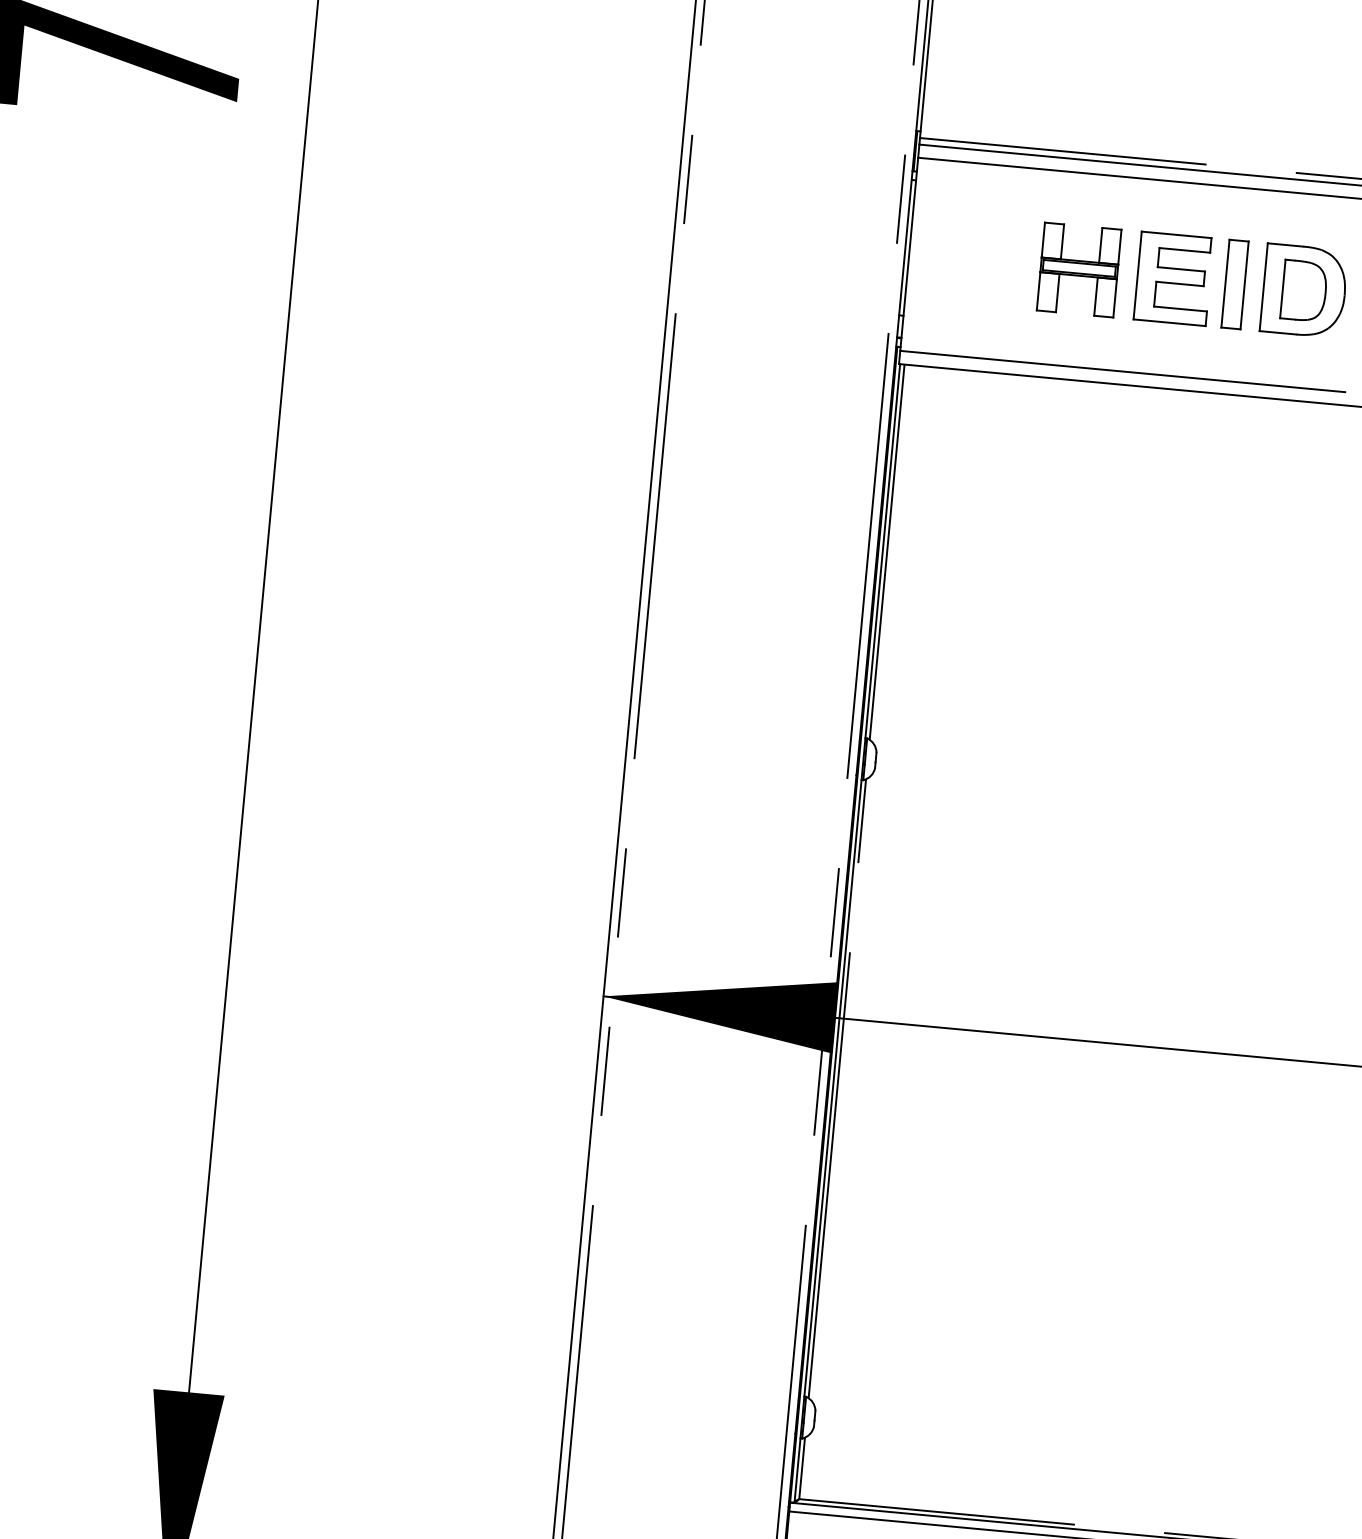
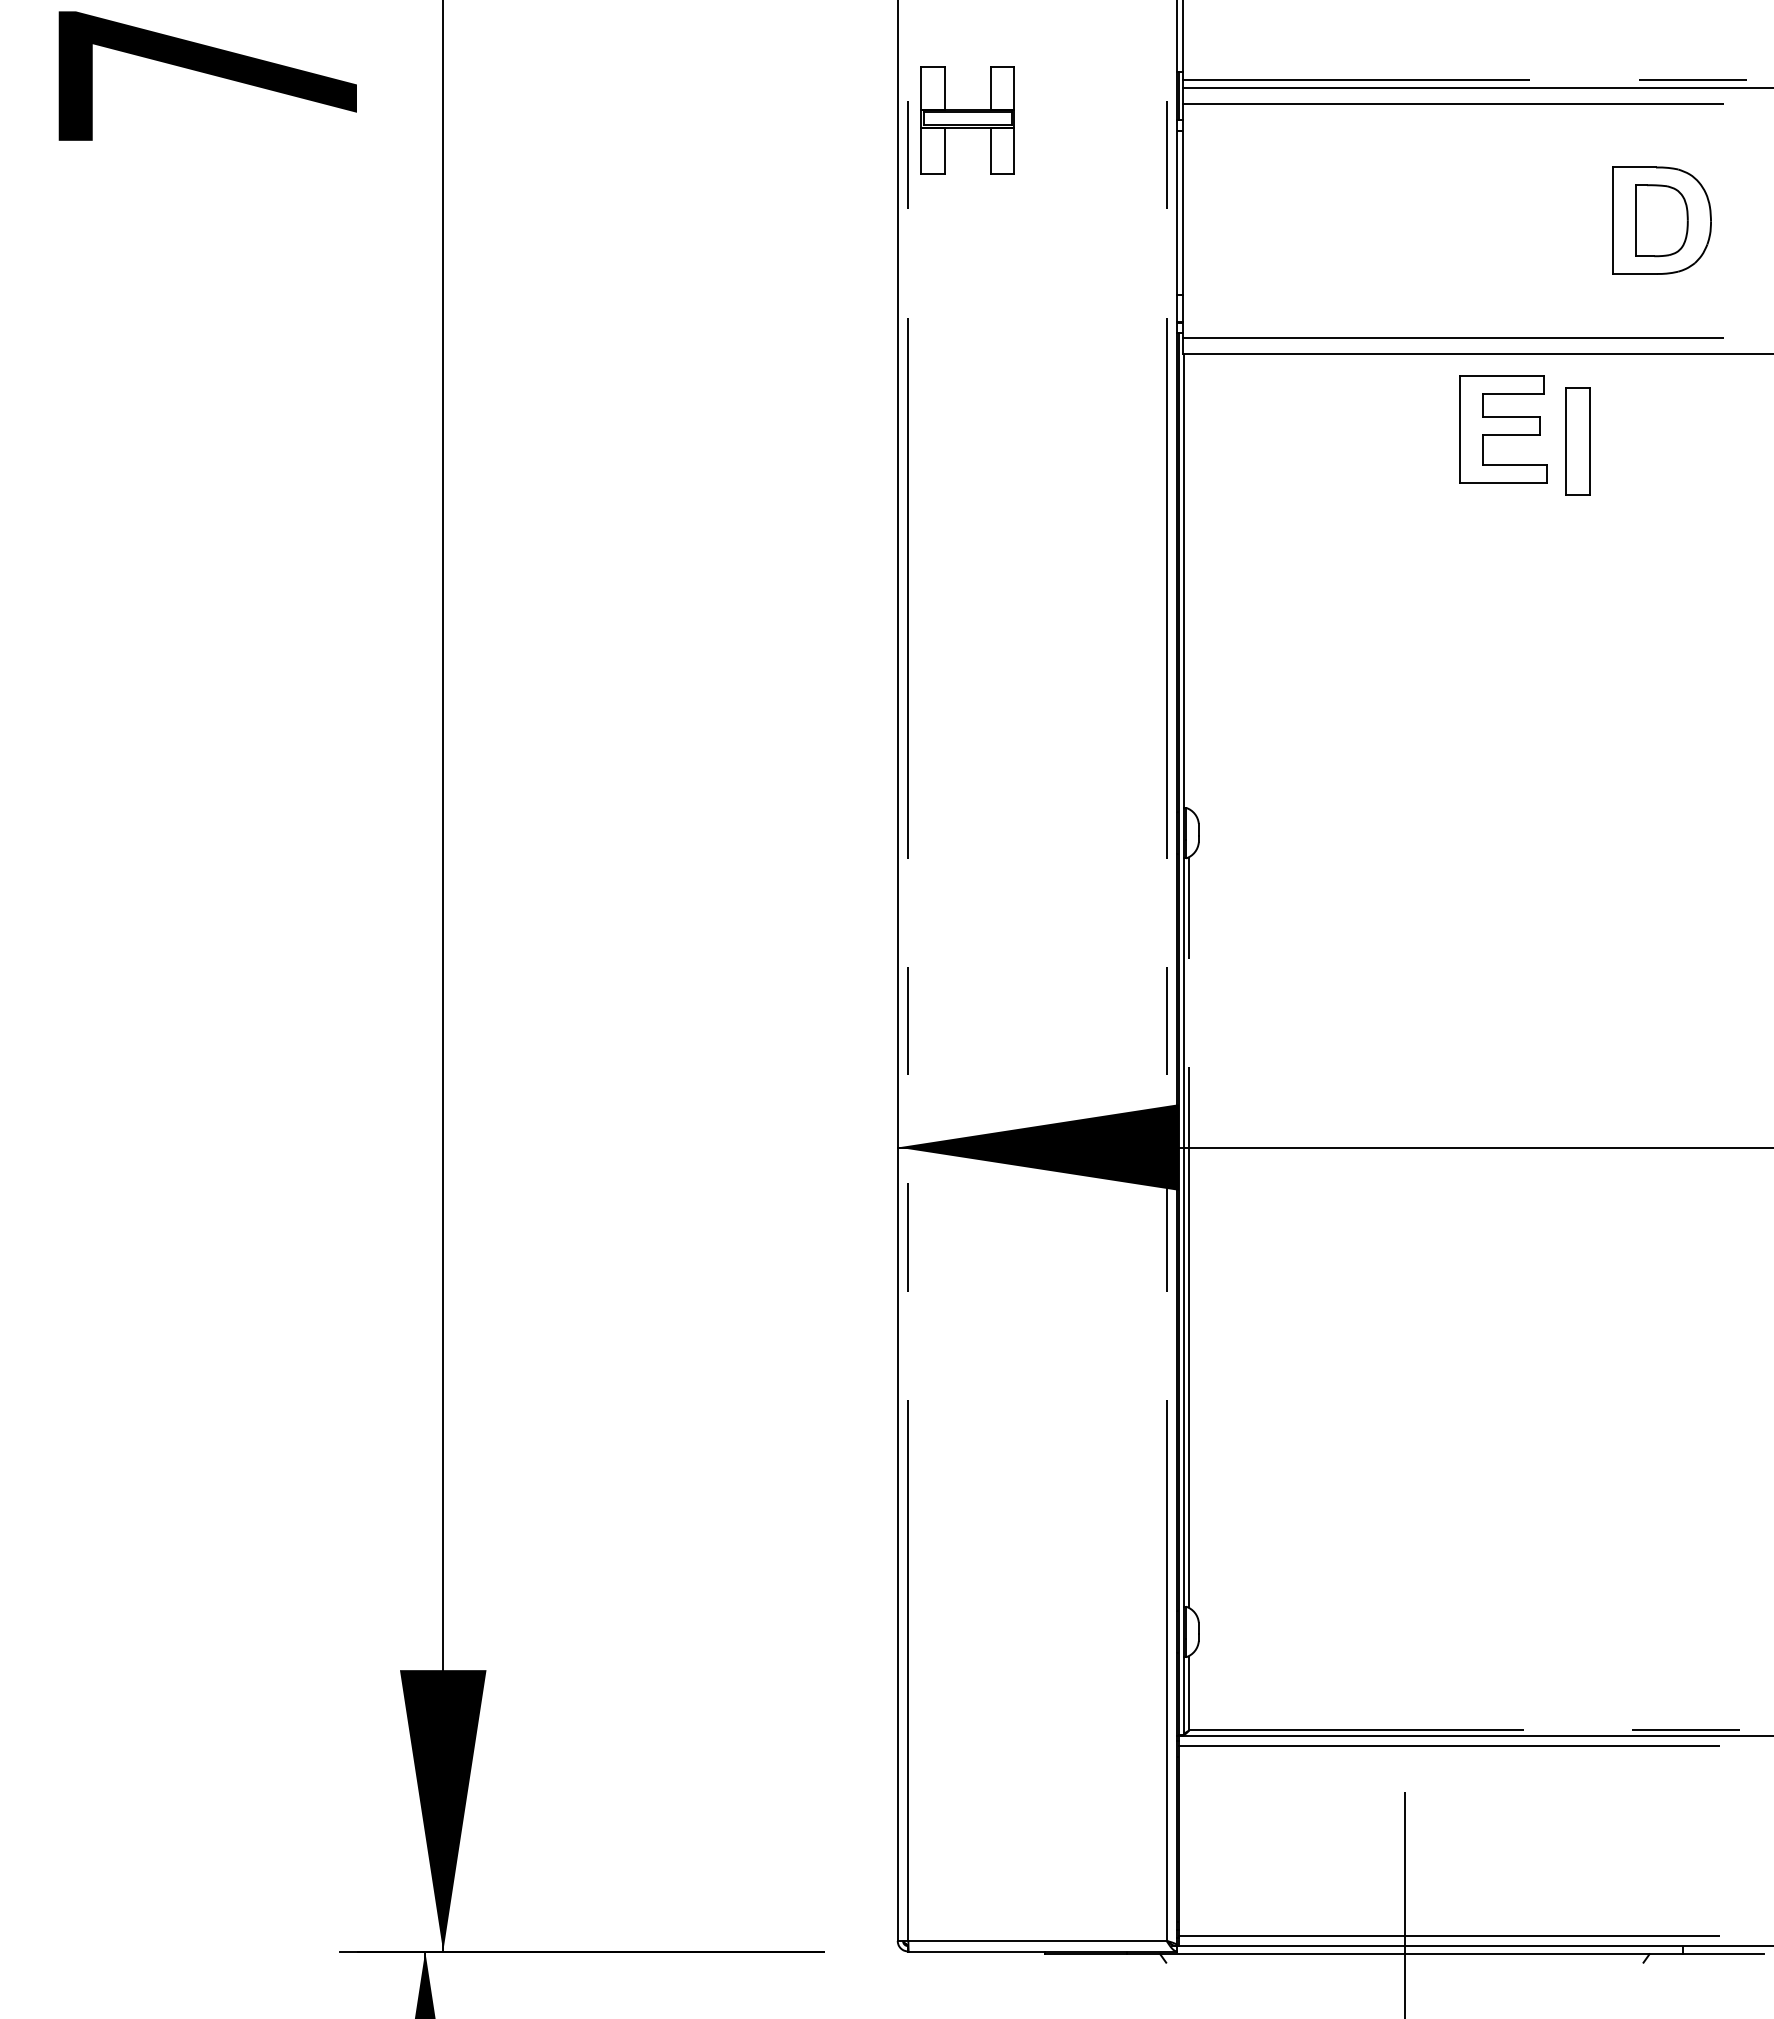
part: (1078, 269) -> (967, 120), moved
part: (1173, 278) -> (1503, 429), moved
part: (1234, 284) -> (1577, 441), moved
line: (887, 552) -> (1189, 581), removed

